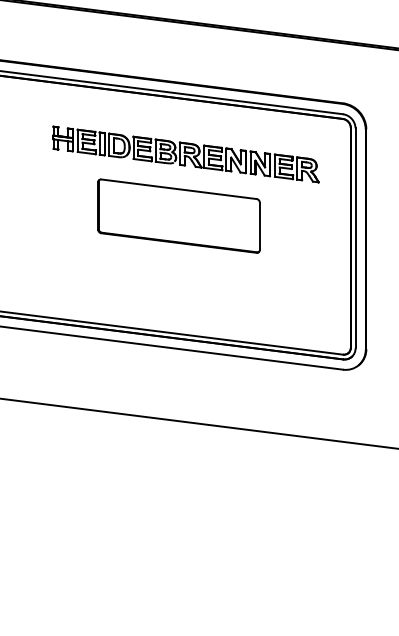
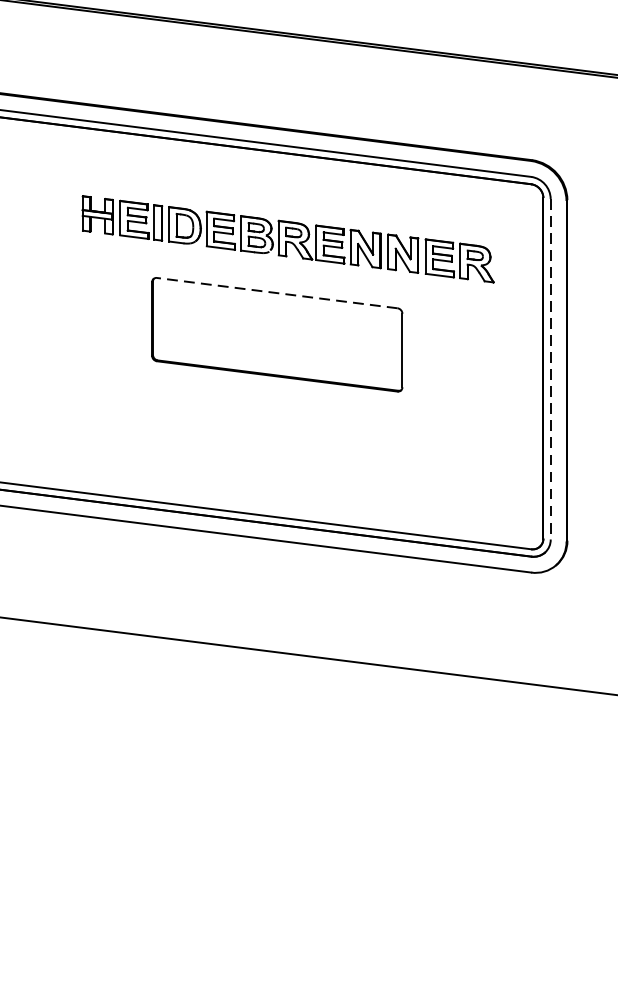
line: (178, 189) -> (276, 293), solid -> dashed
line: (355, 238) -> (550, 369), solid -> dashed

